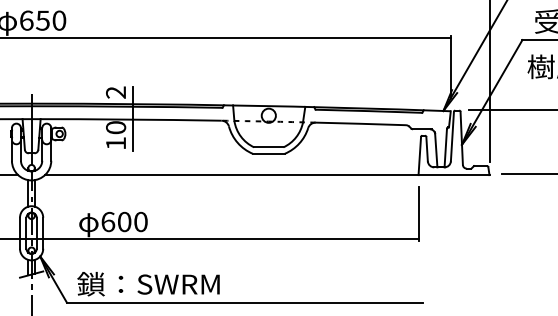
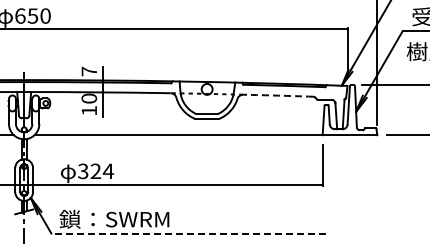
text: (114, 92) -> (88, 71), 2 -> 7
arc: (361, 123) -> (278, 95), solid -> dashed
text: (125, 222) -> (96, 171), 600 -> 324
line: (244, 302) -> (188, 233), solid -> dashed

